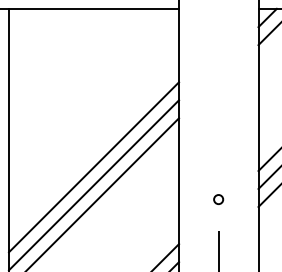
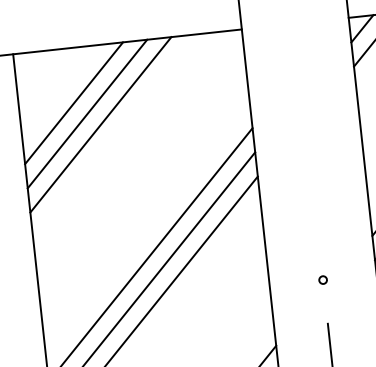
line: (49, 49) -> (73, 103), added
line: (58, 58) -> (87, 113), added
line: (67, 67) -> (100, 124), added
circle: (218, 199) -> (322, 280), size x0.62

